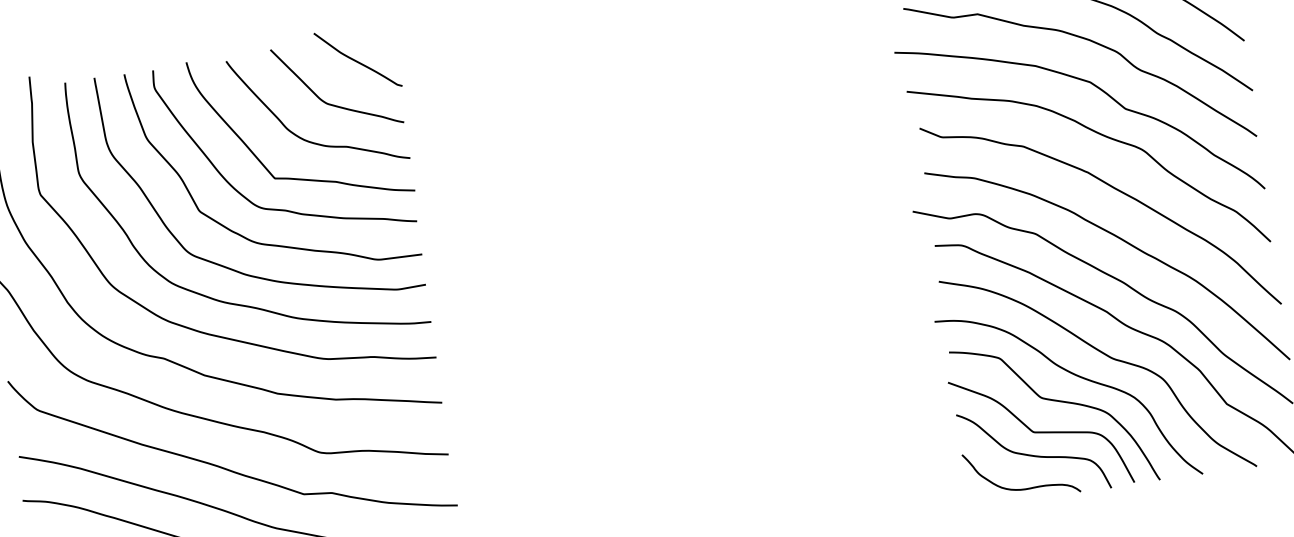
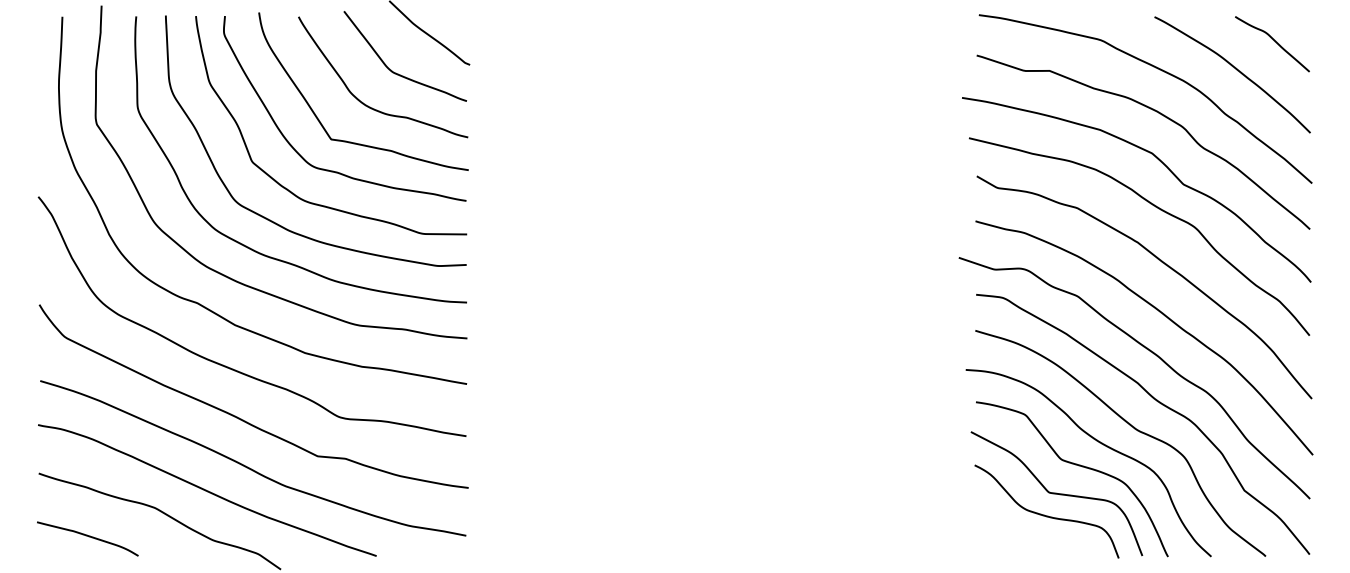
curve: (1019, 488) -> (1027, 546), removed

